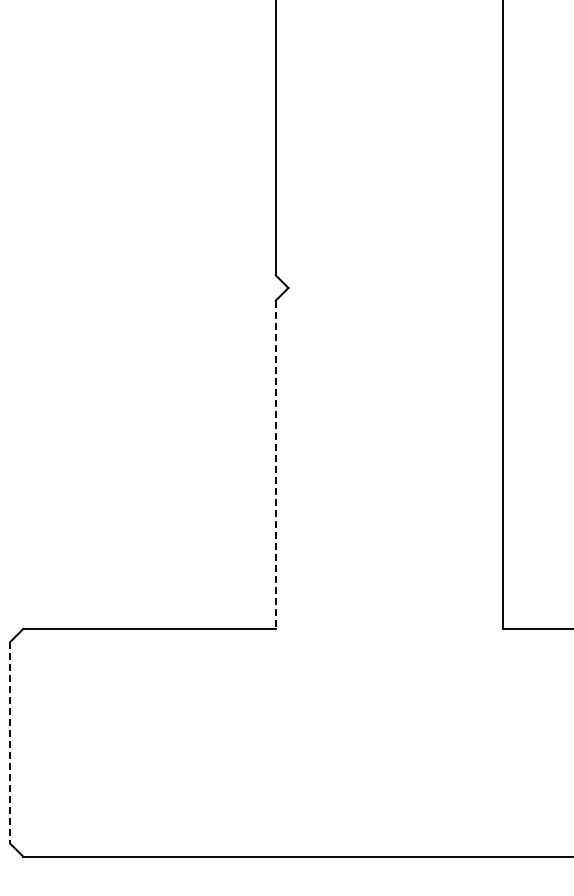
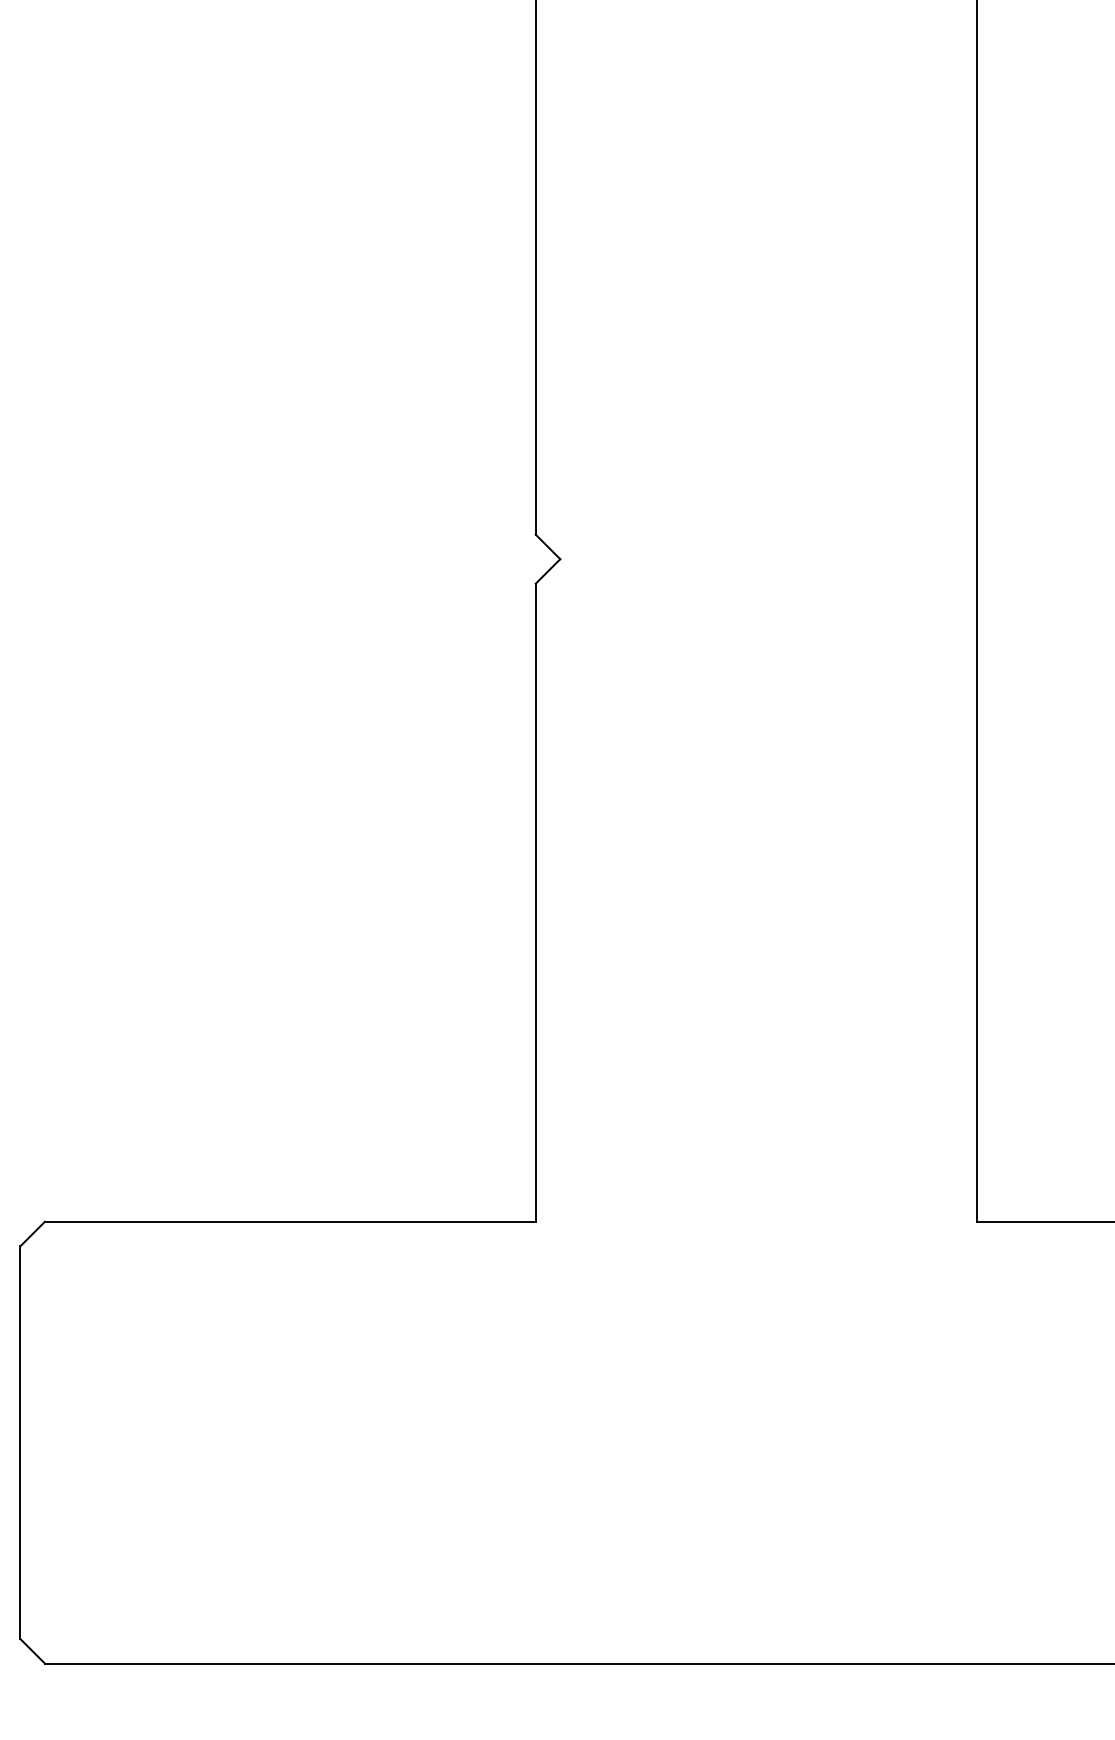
line: (275, 465) -> (535, 903), dashed -> solid
line: (10, 743) -> (20, 1444), dashed -> solid

